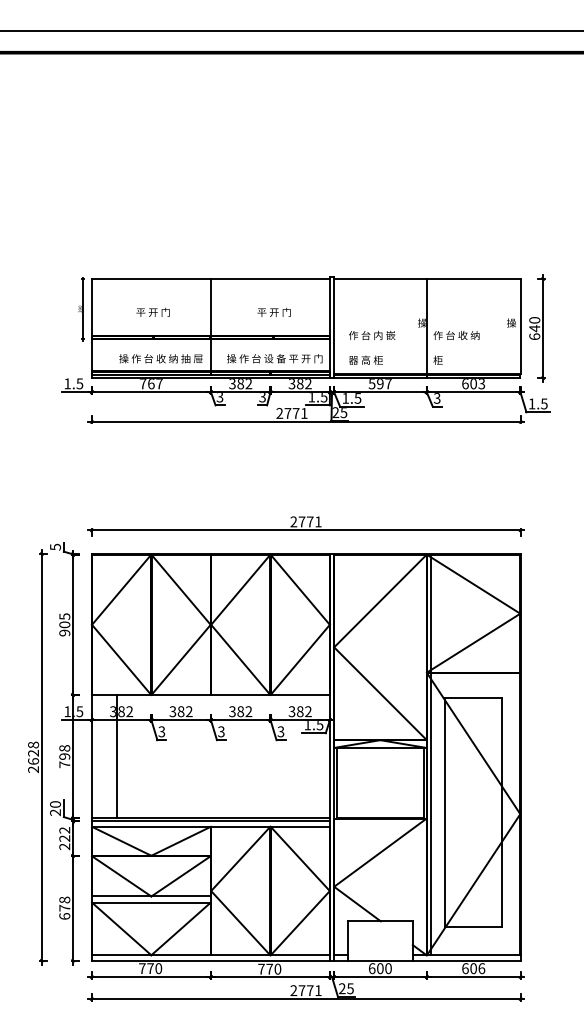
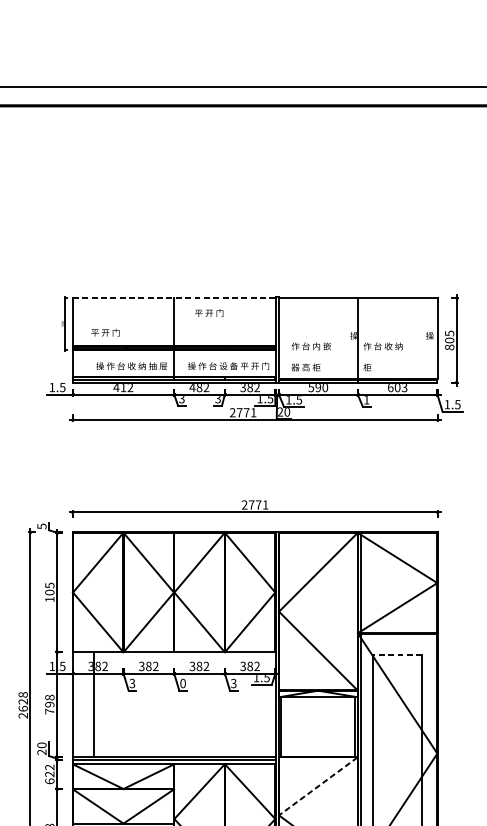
line: (211, 279) -> (174, 298), solid -> dashed
text: (152, 311) -> (104, 331), moved
text: (273, 311) -> (208, 312), moved
text: (534, 328) -> (449, 340), 640 -> 805
text: (150, 384) -> (122, 388), 767 -> 412
text: (232, 384) -> (192, 388), 382 -> 482
text: (388, 384) -> (325, 388), 597 -> 590
text: (436, 398) -> (366, 400), 3 -> 1
text: (343, 413) -> (286, 412), 25 -> 20
text: (64, 632) -> (49, 599), 905 -> 105
line: (473, 698) -> (397, 655), solid -> dashed
text: (221, 731) -> (183, 683), 3 -> 0
text: (64, 846) -> (49, 781), 222 -> 622
line: (379, 853) -> (317, 787), solid -> dashed

